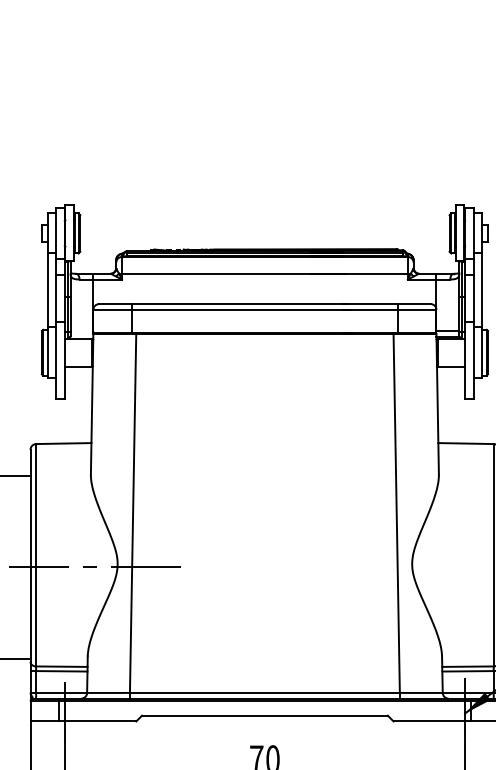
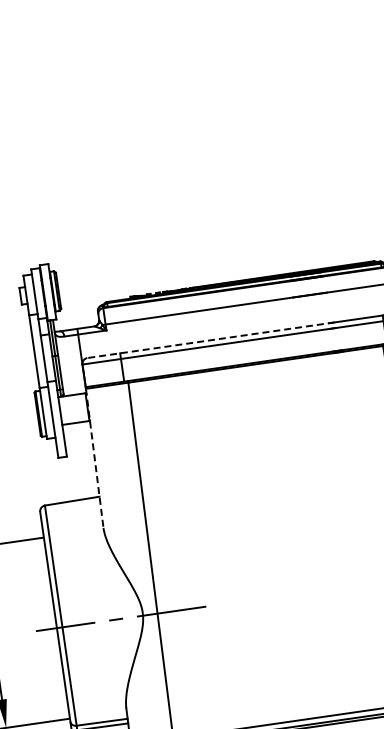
line: (224, 304) -> (211, 340), solid -> dashed
line: (92, 404) -> (95, 458), solid -> dashed

